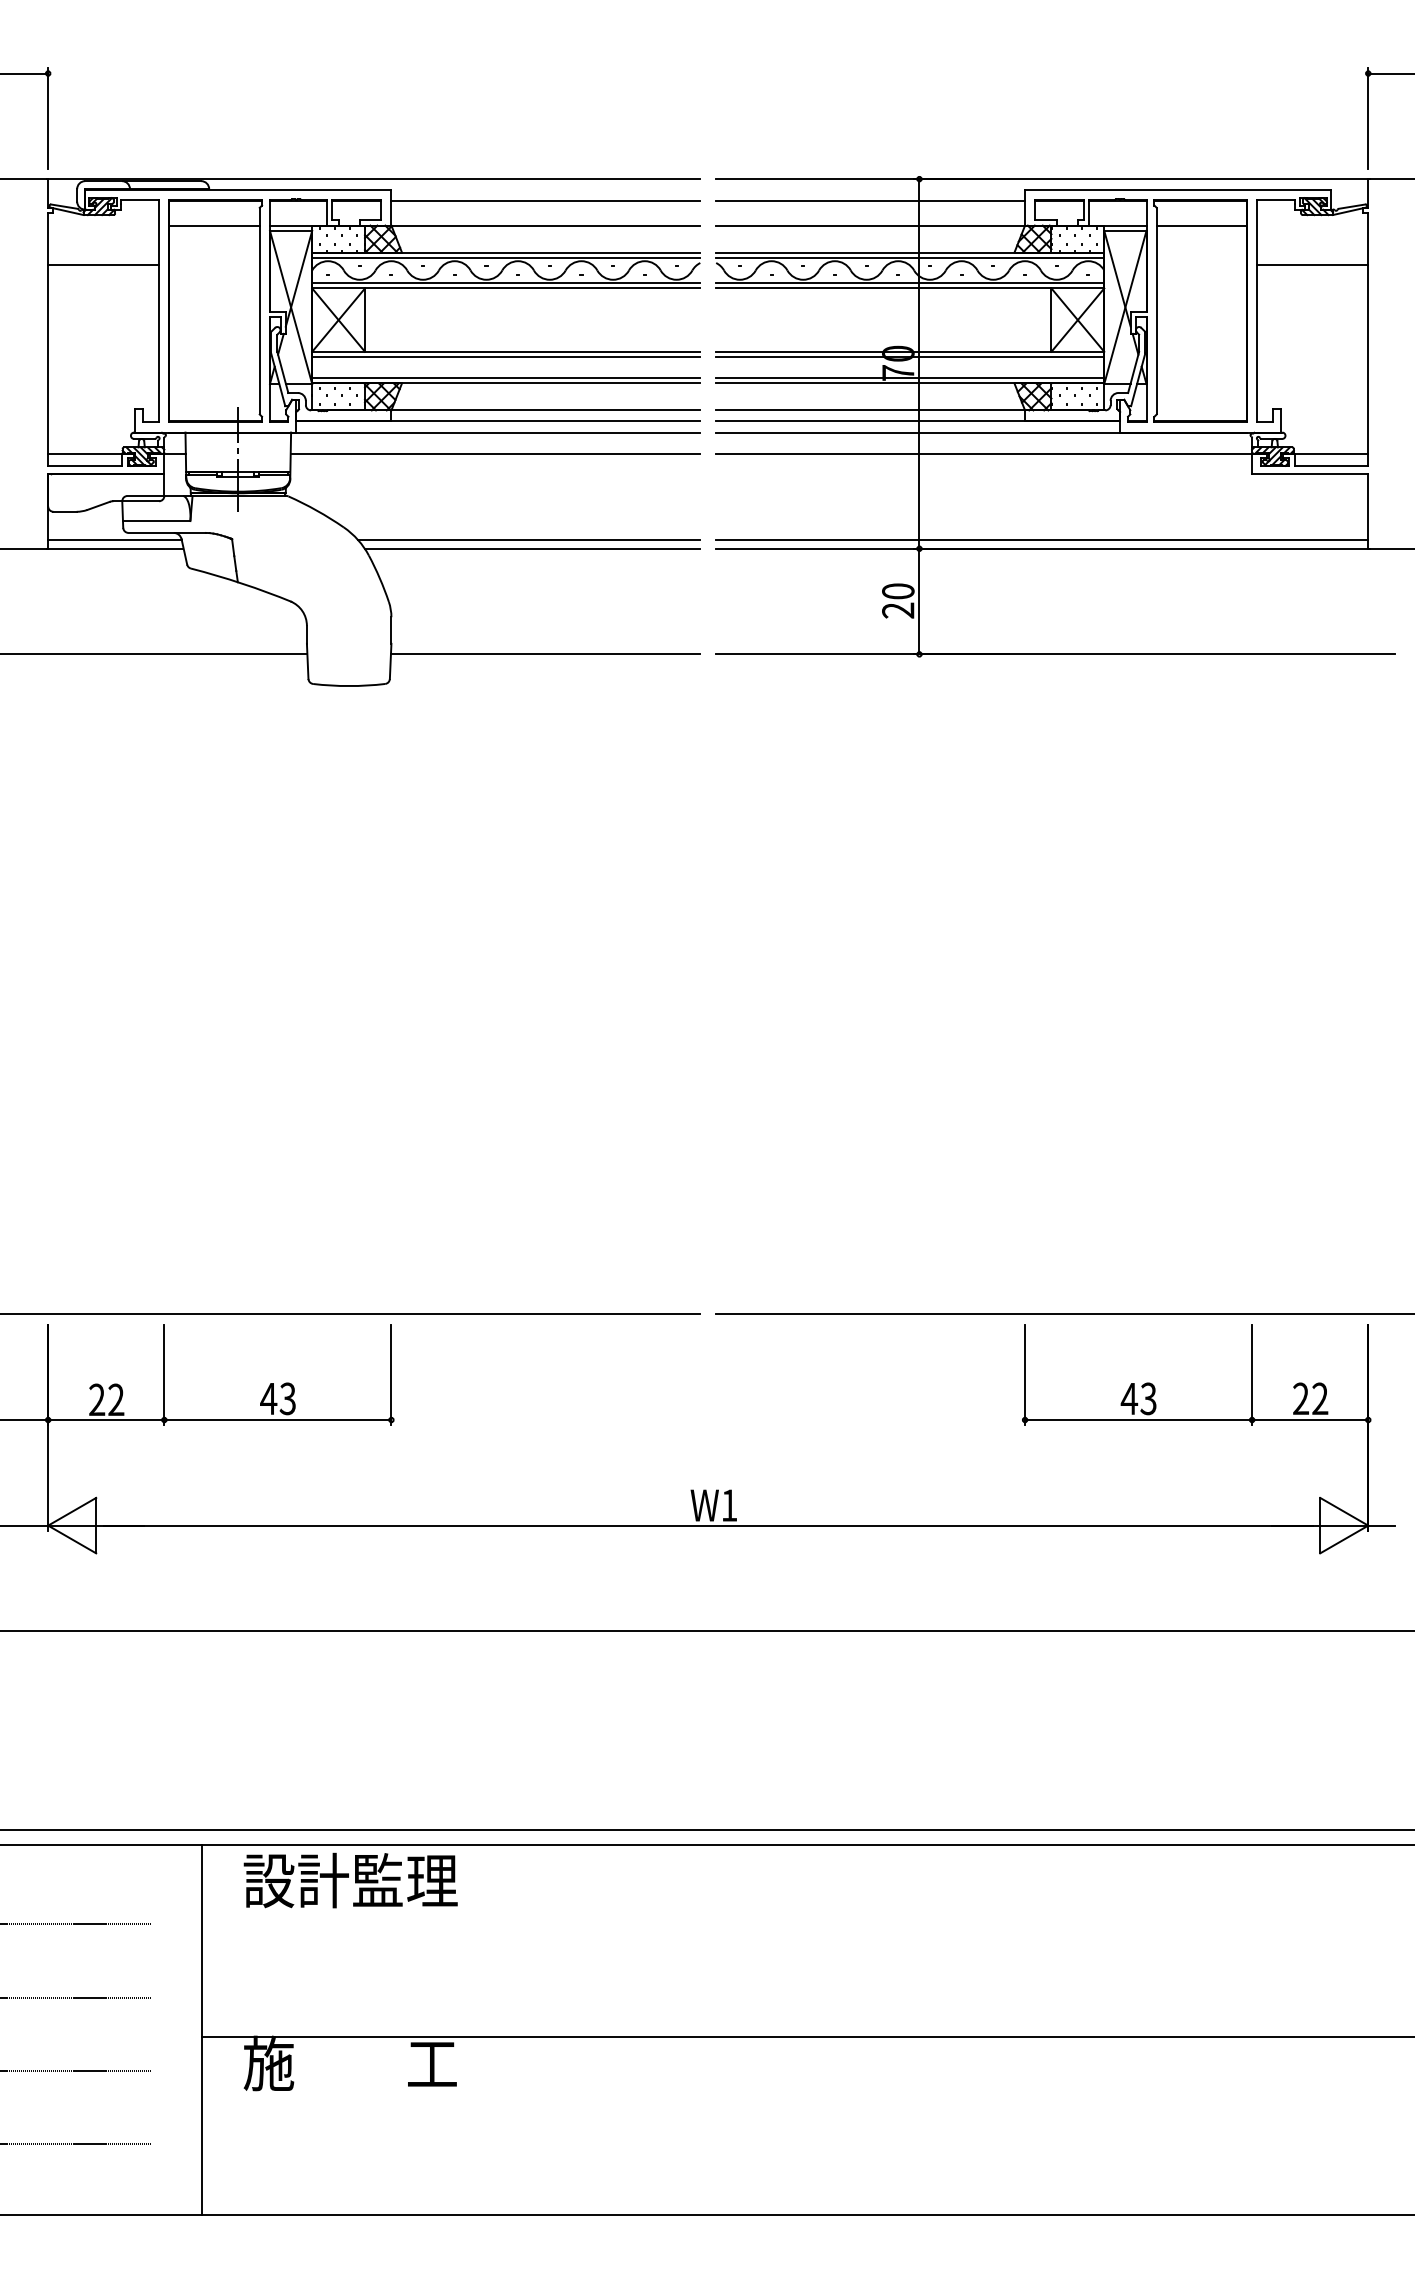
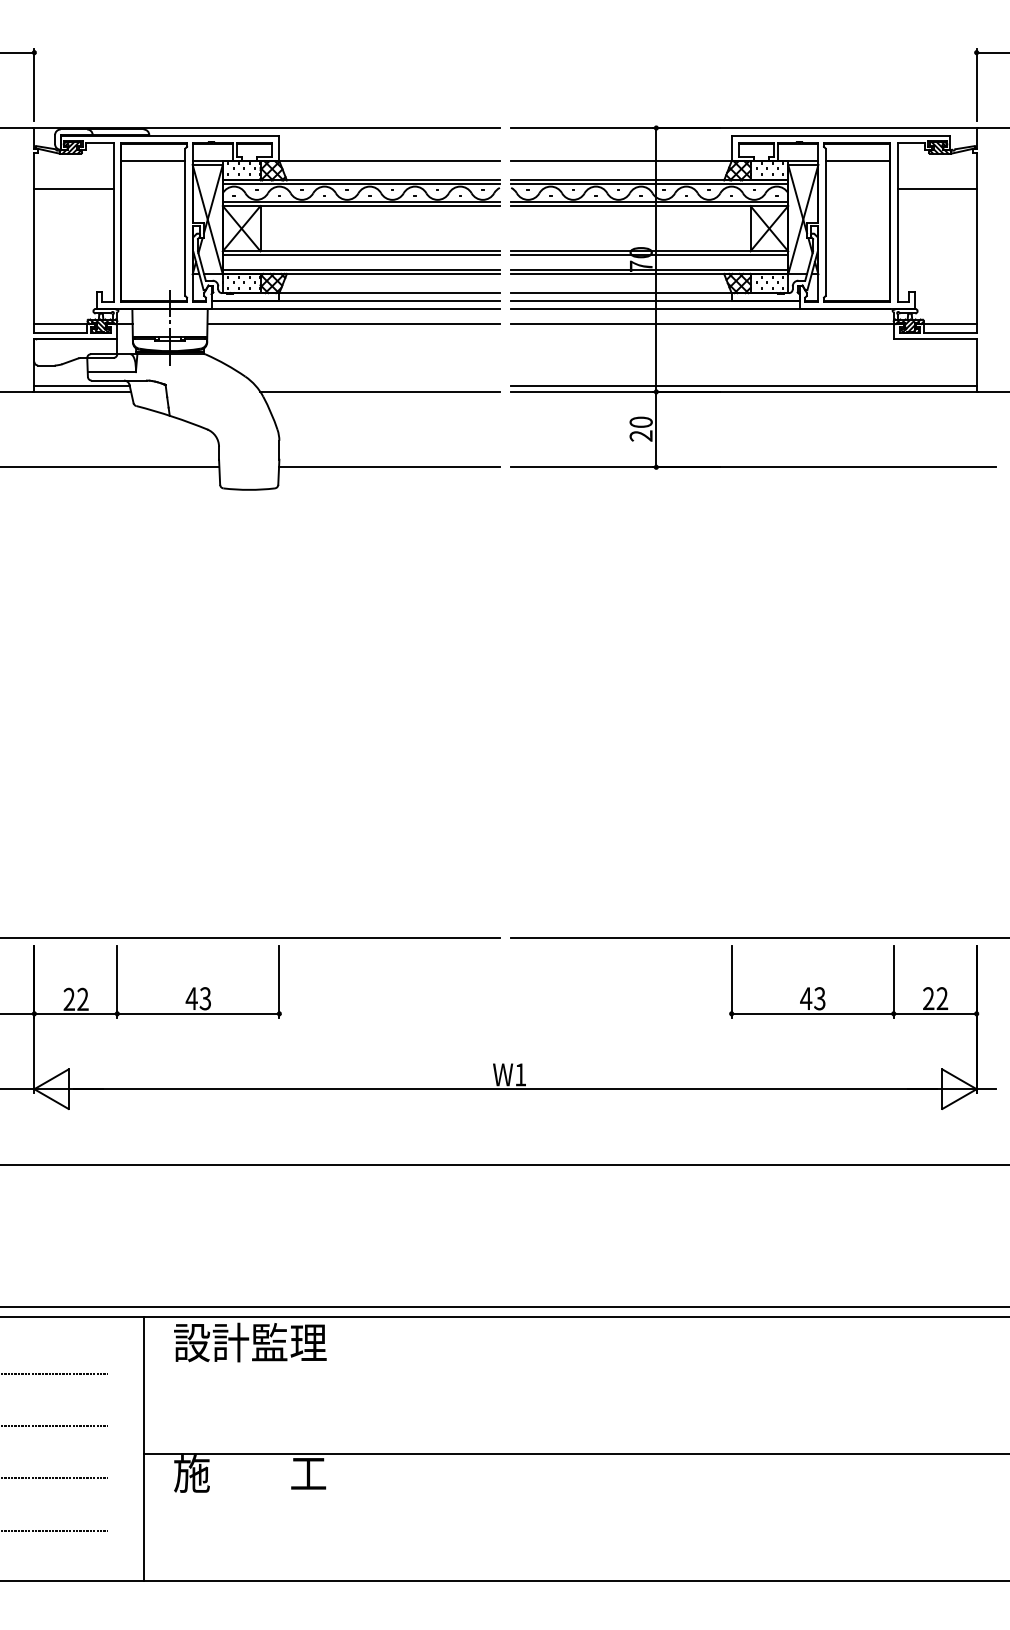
line: (545, 200) -> (389, 143), removed
line: (870, 200) -> (621, 143), removed
line: (528, 539) -> (377, 385), removed

